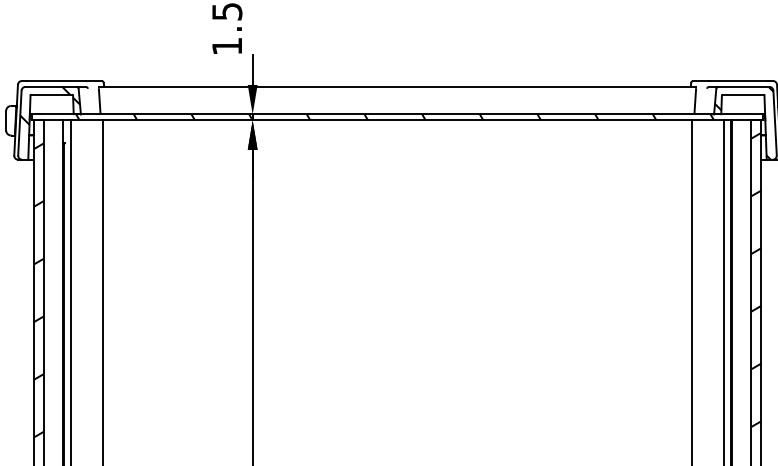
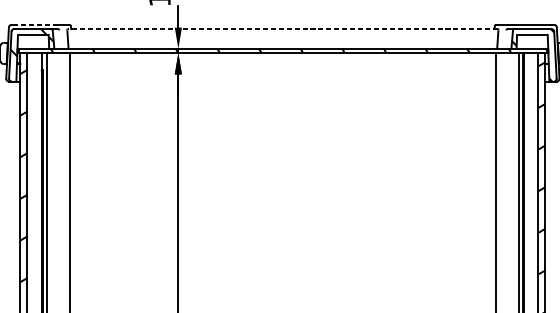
line: (55, 81) -> (36, 25), solid -> dashed
line: (397, 86) -> (282, 28), solid -> dashed

